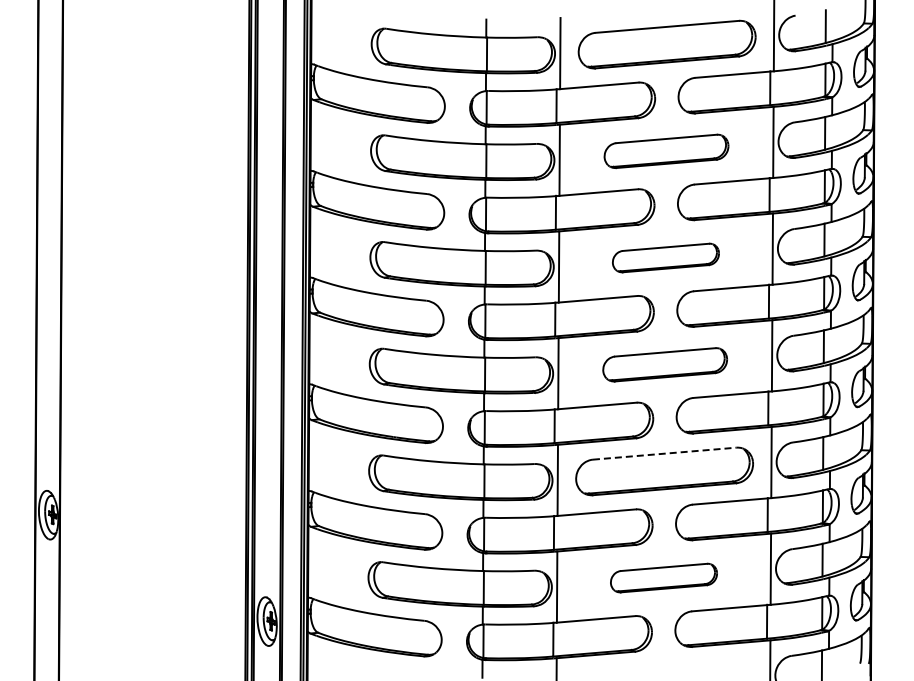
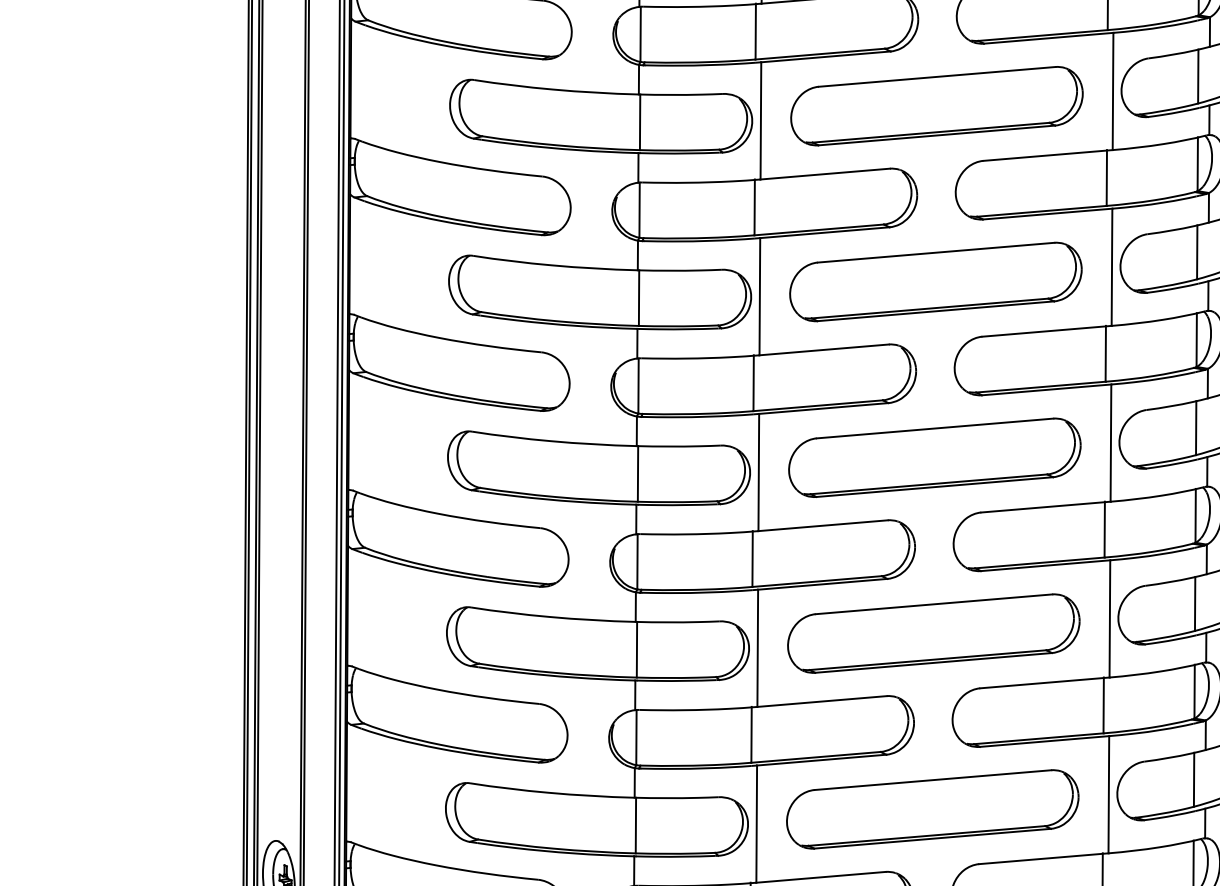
part: (666, 151) -> (936, 106), size x1.43
part: (665, 257) -> (935, 281), size x1.67
part: (664, 364) -> (933, 457), size x1.43
line: (665, 453) -> (935, 604), dashed -> solid
part: (663, 577) -> (931, 808), size x1.67

